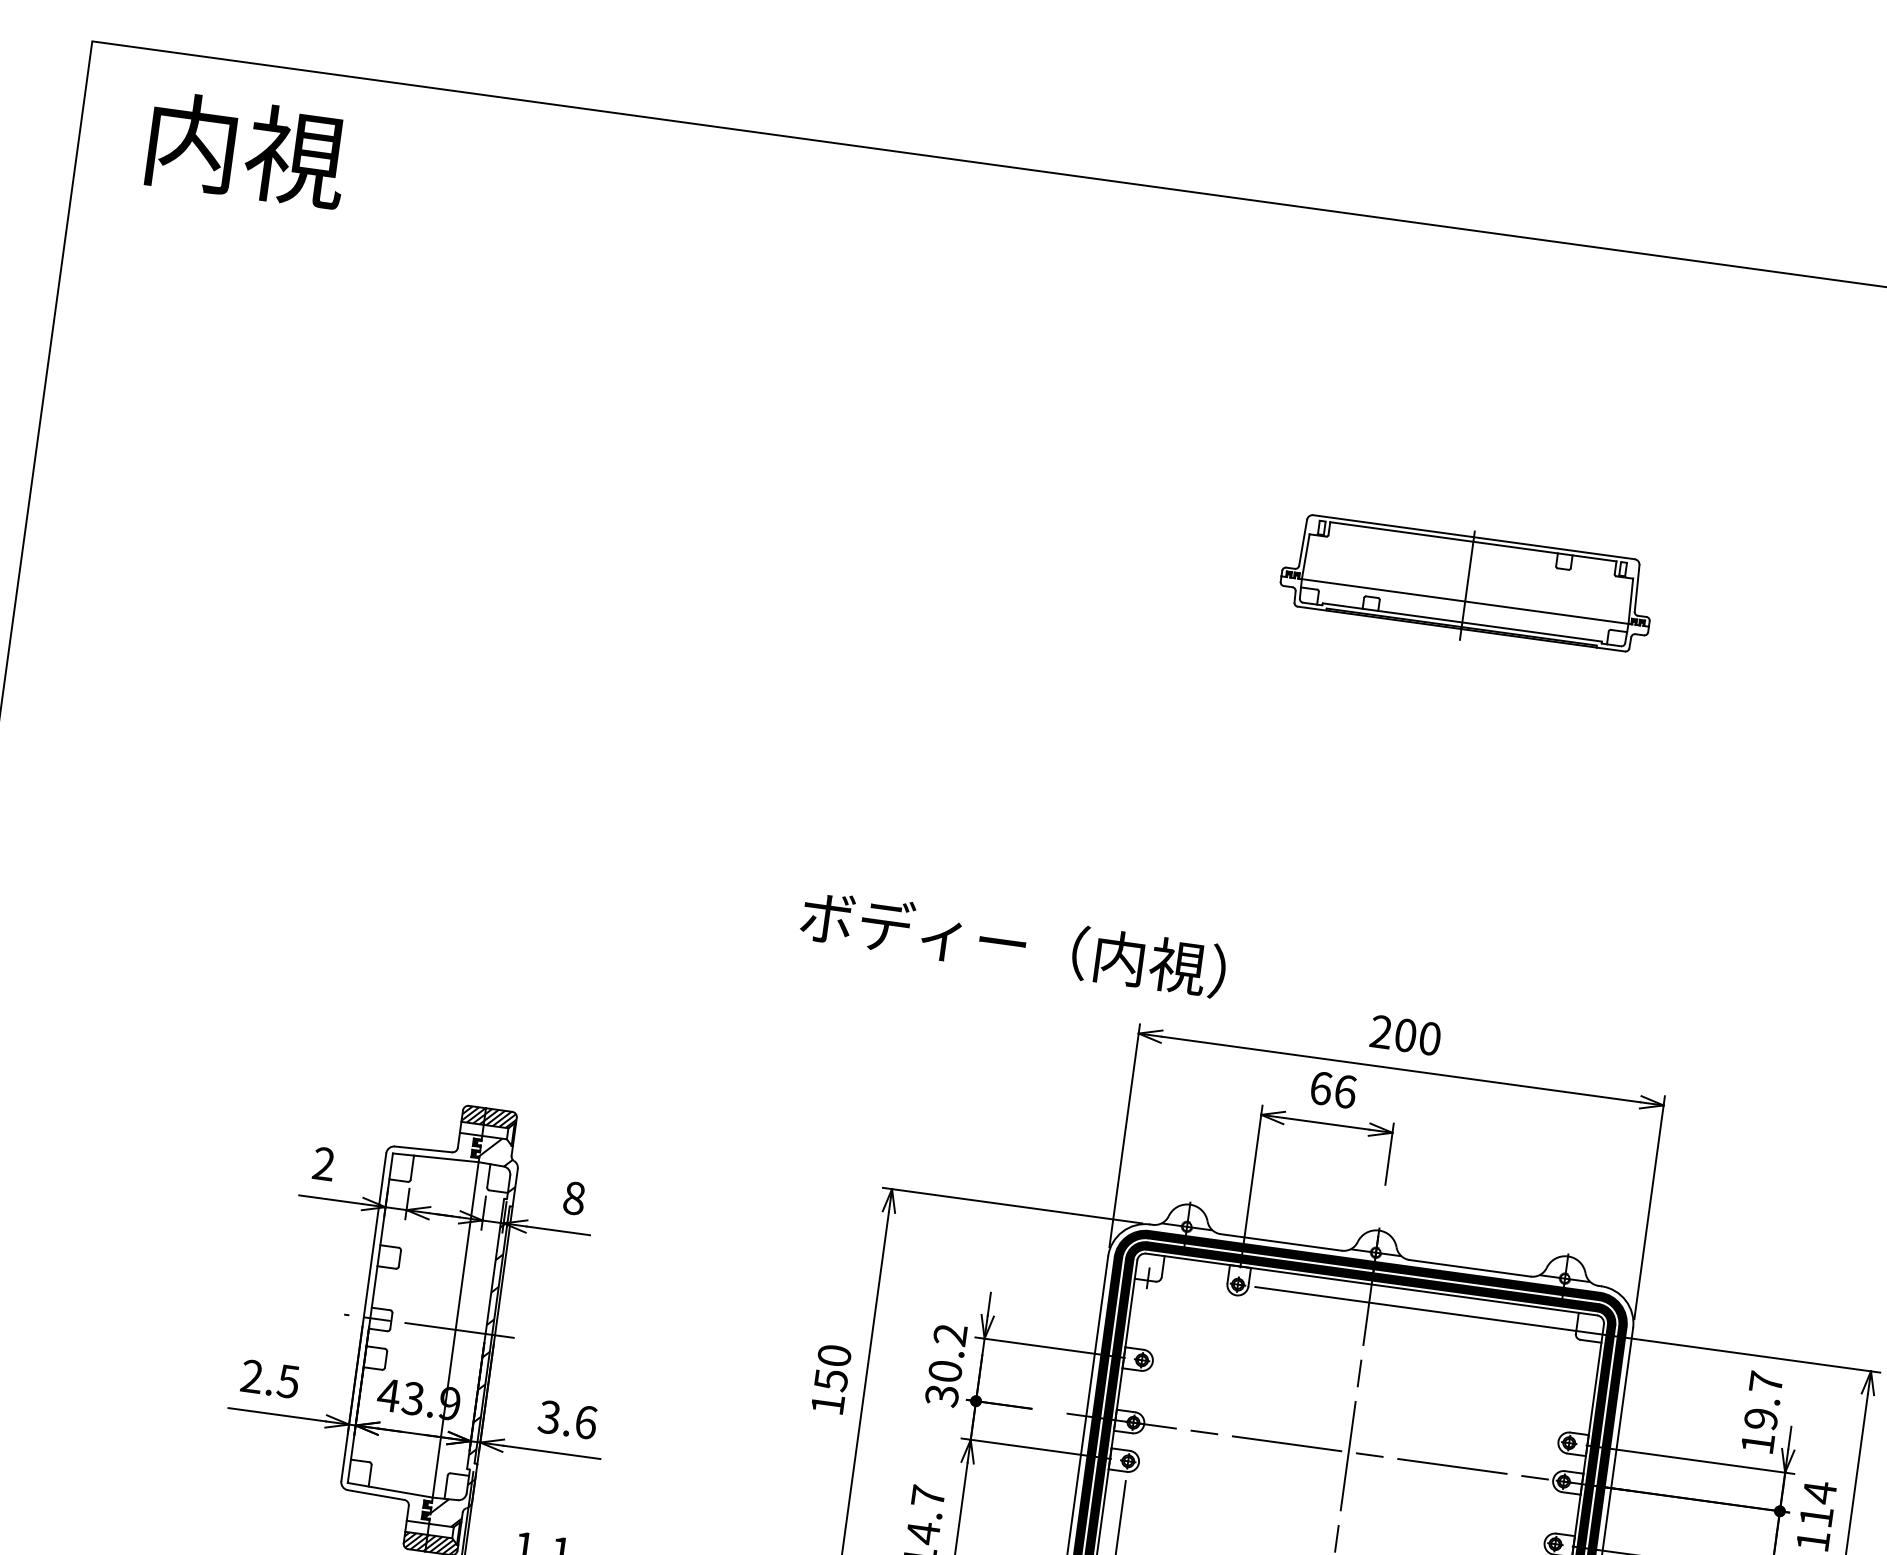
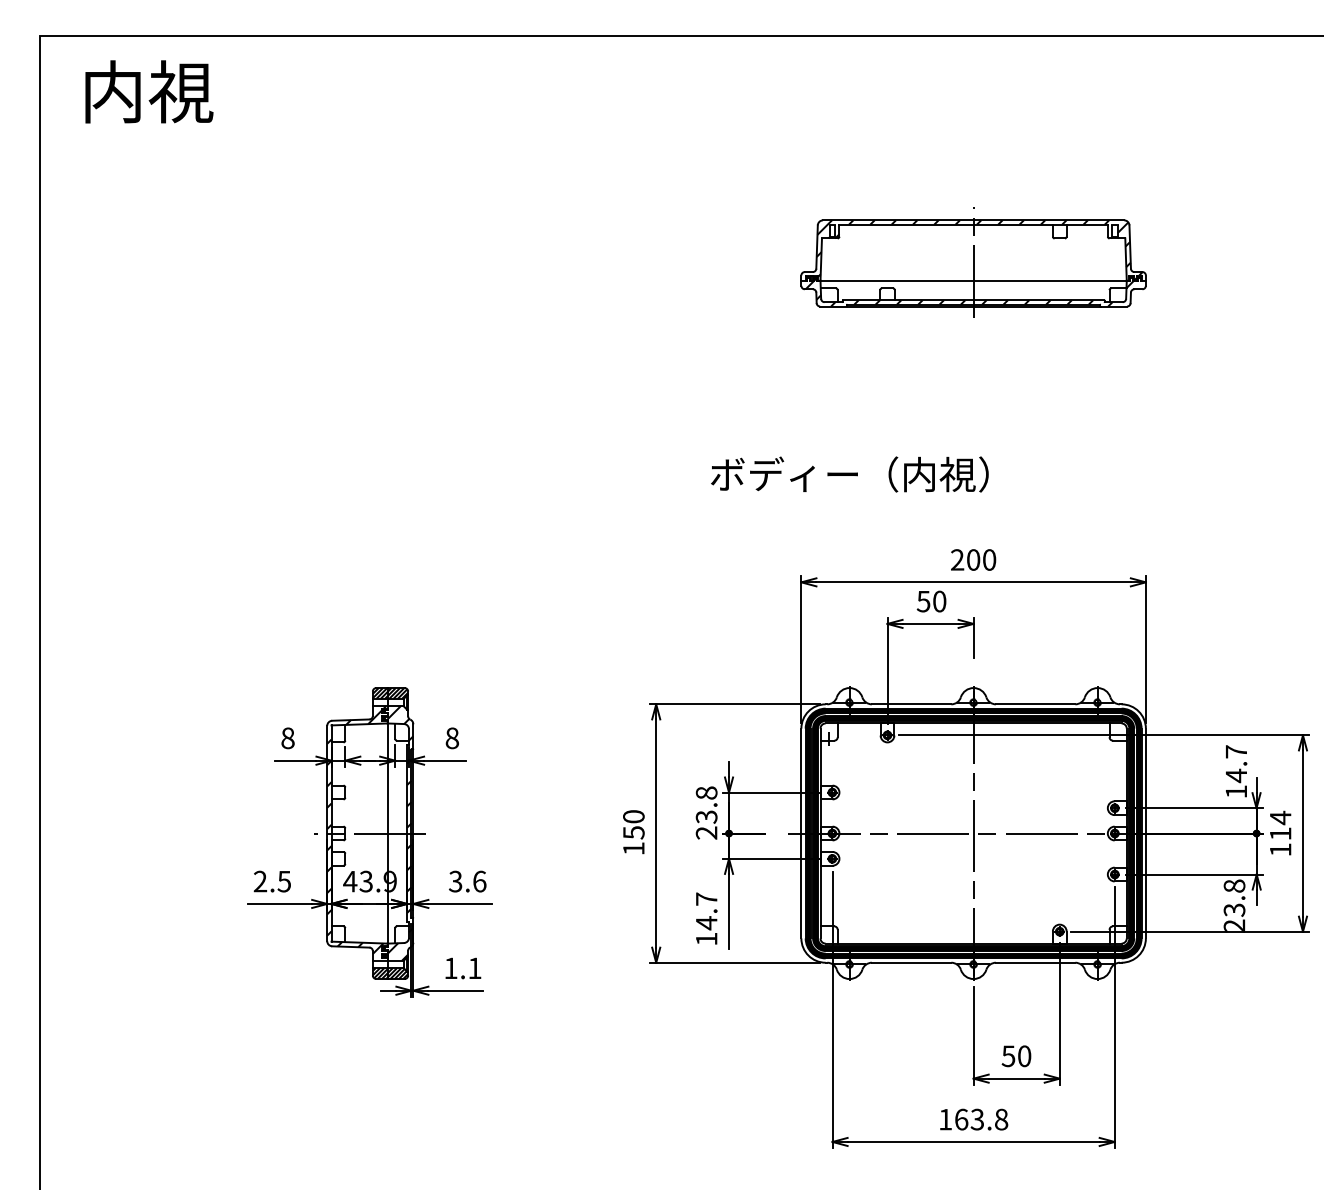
part: (1467, 582) -> (973, 262), size x1.43
text: (1013, 943) -> (849, 474), moved
text: (1332, 1089) -> (931, 601), 66 -> 50
text: (323, 1164) -> (287, 738), 2 -> 8
hatch: (409, 1323) -> (357, 833), added
text: (946, 1364) -> (706, 812), 30.2 -> 23.8
text: (1761, 1418) -> (1236, 775), 19.7 -> 14.7

